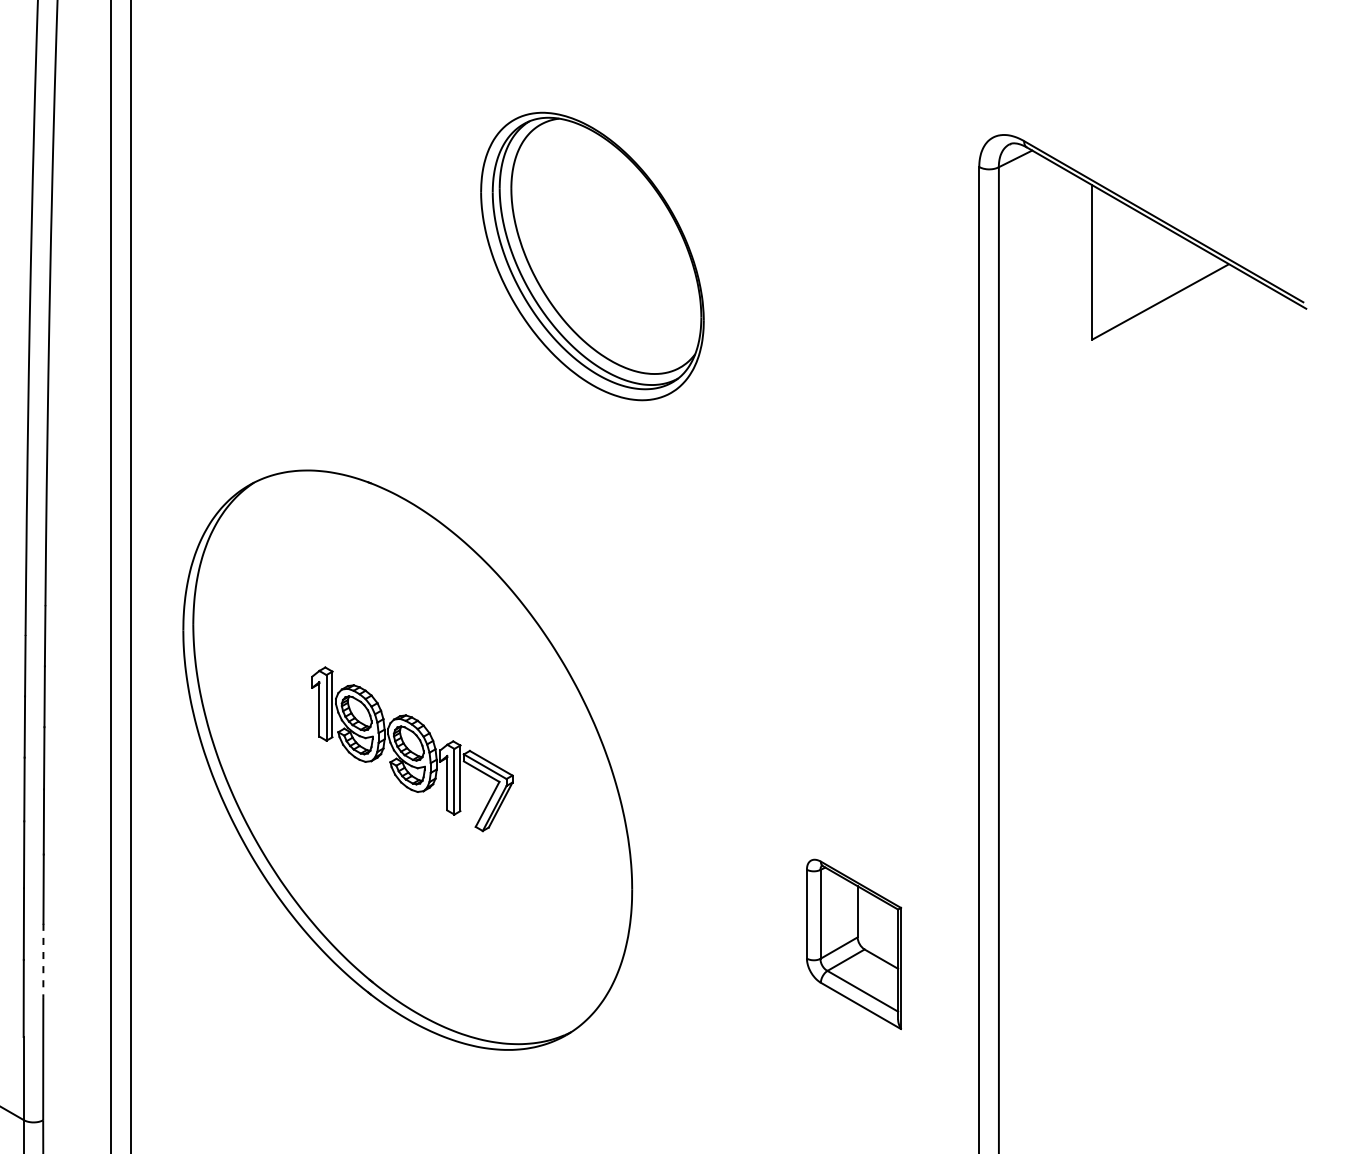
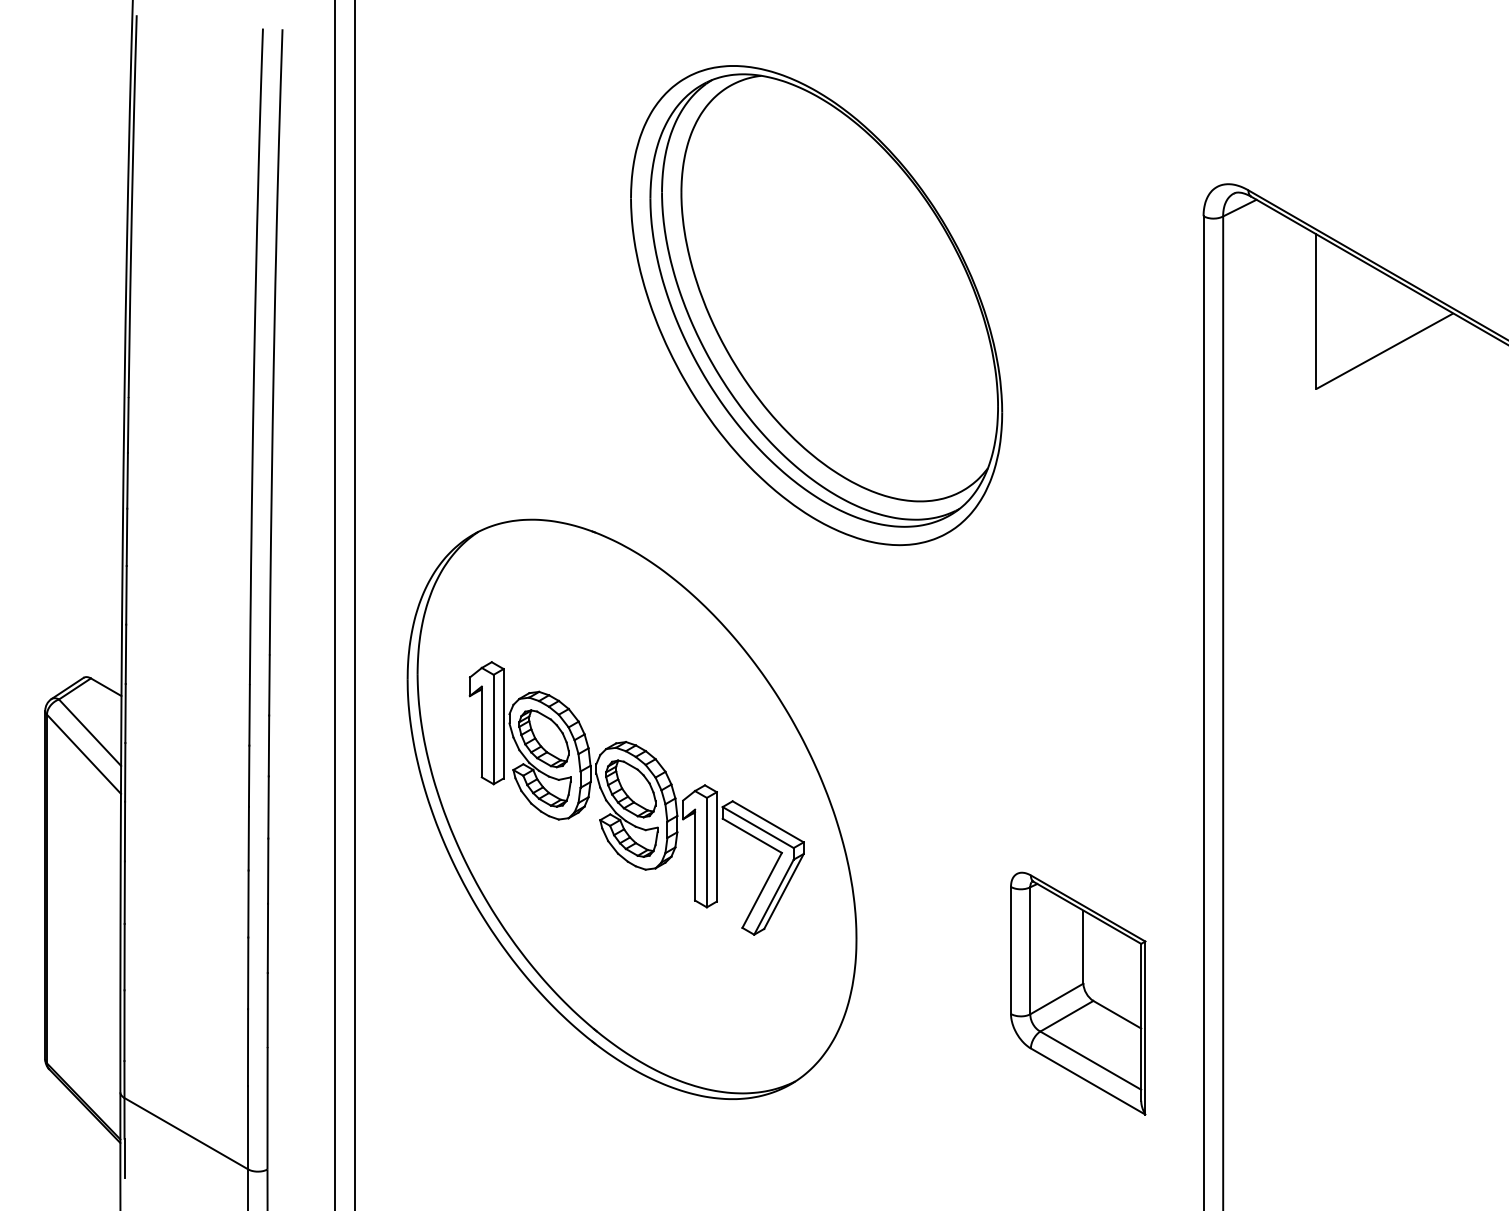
part: (592, 256) -> (816, 305), size x1.67
part: (412, 749) -> (636, 798), size x1.67
part: (854, 944) -> (1078, 993), size x1.43
line: (43, 961) -> (267, 1010), dashed -> solid

